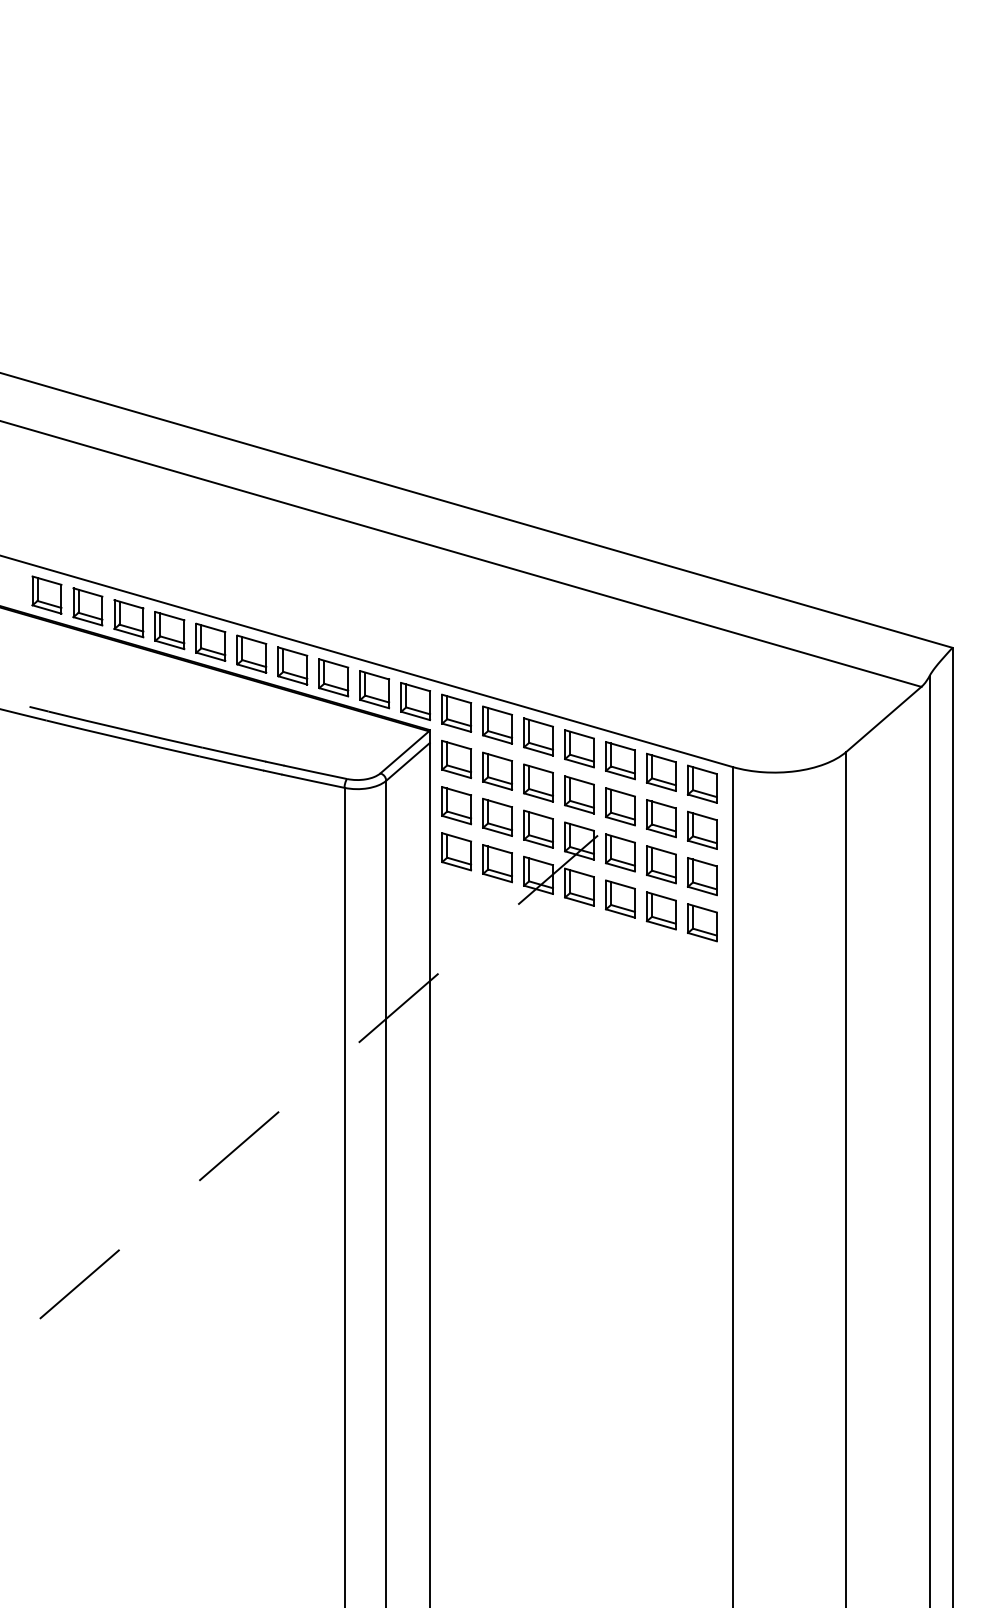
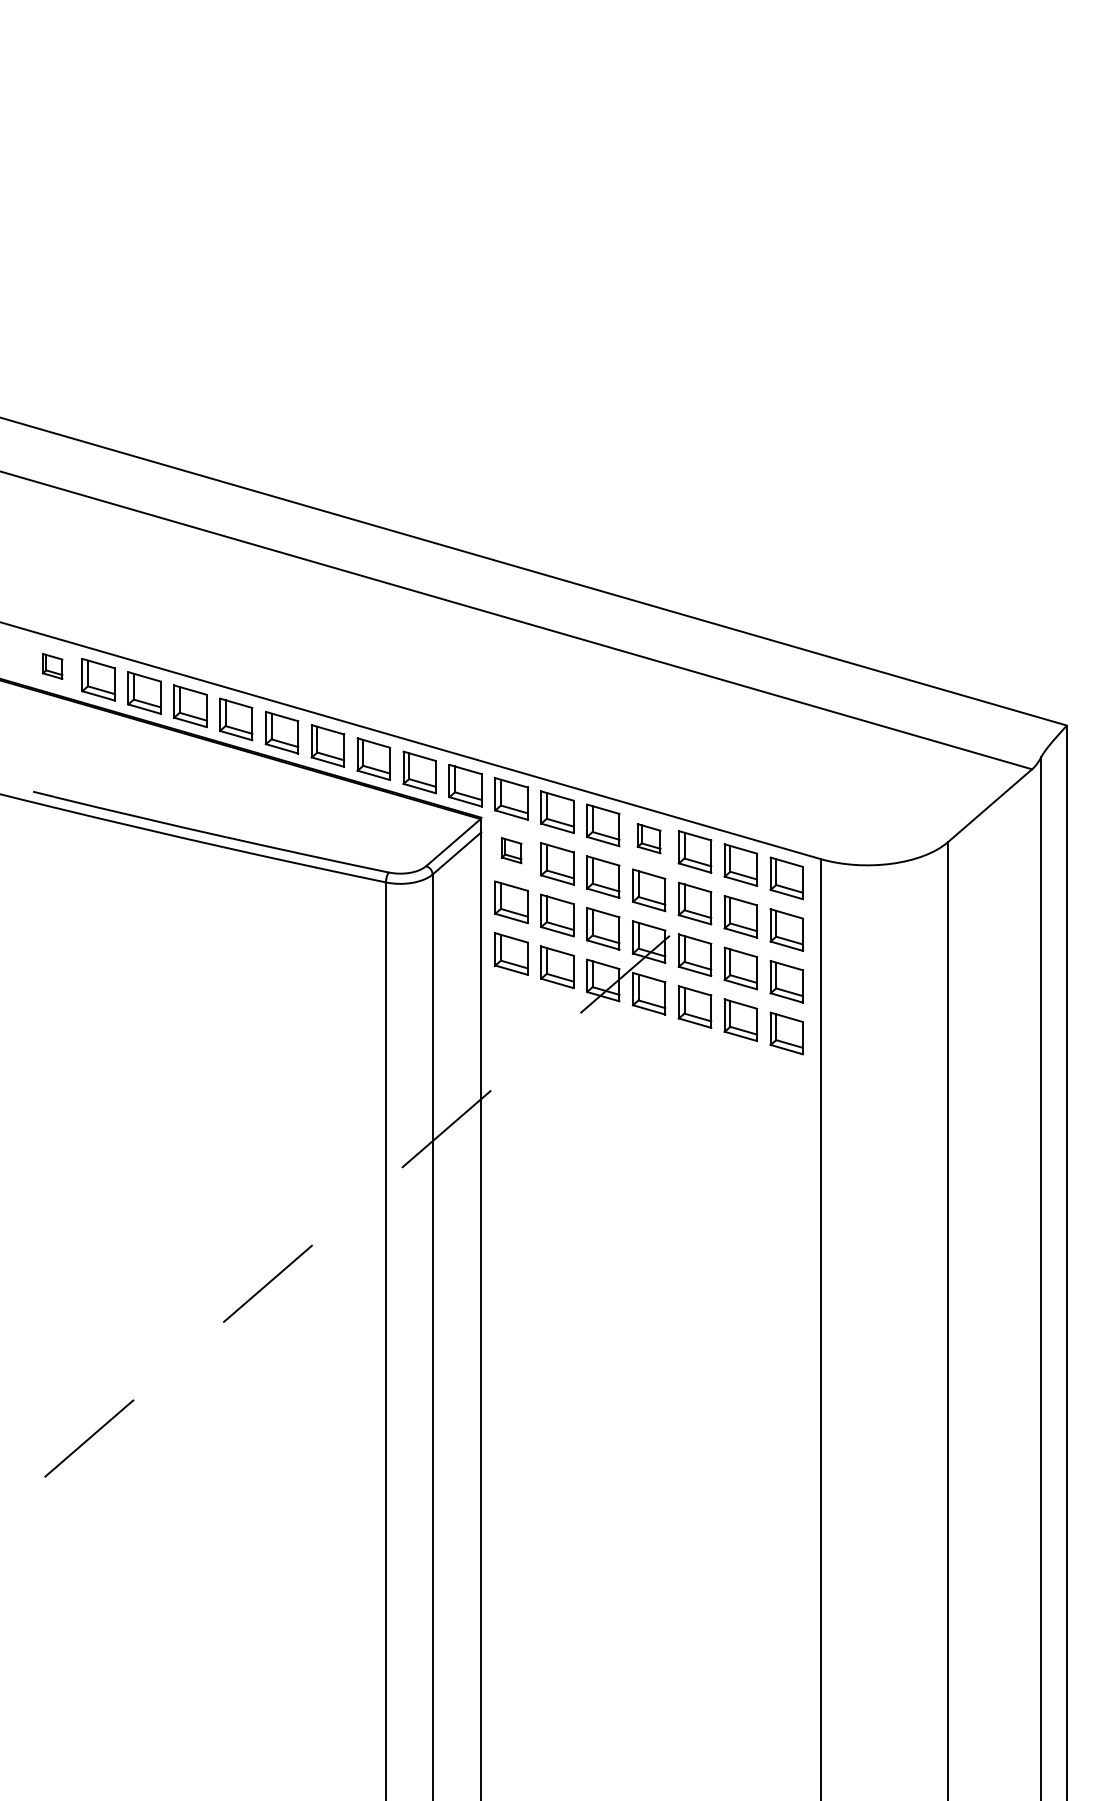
part: (46, 594) -> (52, 665), size x0.6
part: (579, 748) -> (649, 838), size x0.7
part: (456, 759) -> (511, 850), size x0.6

